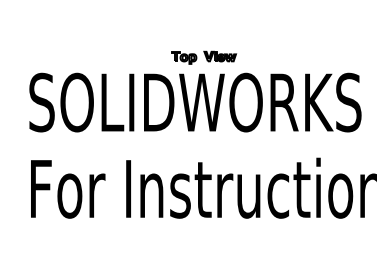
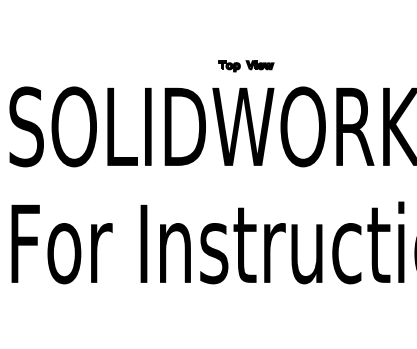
part: (204, 57) -> (246, 65), size x0.62

